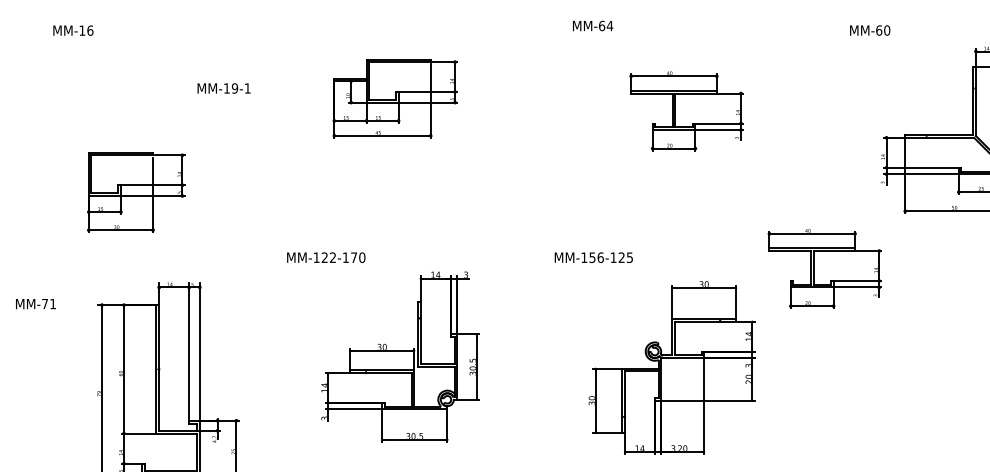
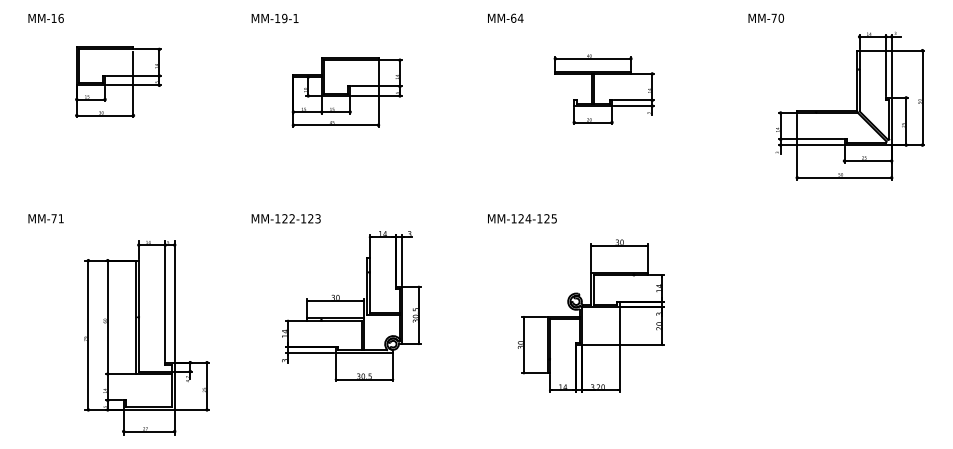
text: (592, 25) -> (505, 17), moved
text: (72, 29) -> (45, 17), moved
text: (878, 29) -> (773, 17), M-60 -> M-70
text: (223, 88) -> (274, 18), moved
part: (394, 98) -> (346, 92), moved
part: (136, 191) -> (118, 81), moved
text: (358, 257) -> (314, 218), M-122-170 -> M-122-123
text: (596, 257) -> (524, 218), M-156-125 -> M-124-125
part: (823, 268) -> (725, 228), removed
text: (35, 303) -> (45, 218), moved

